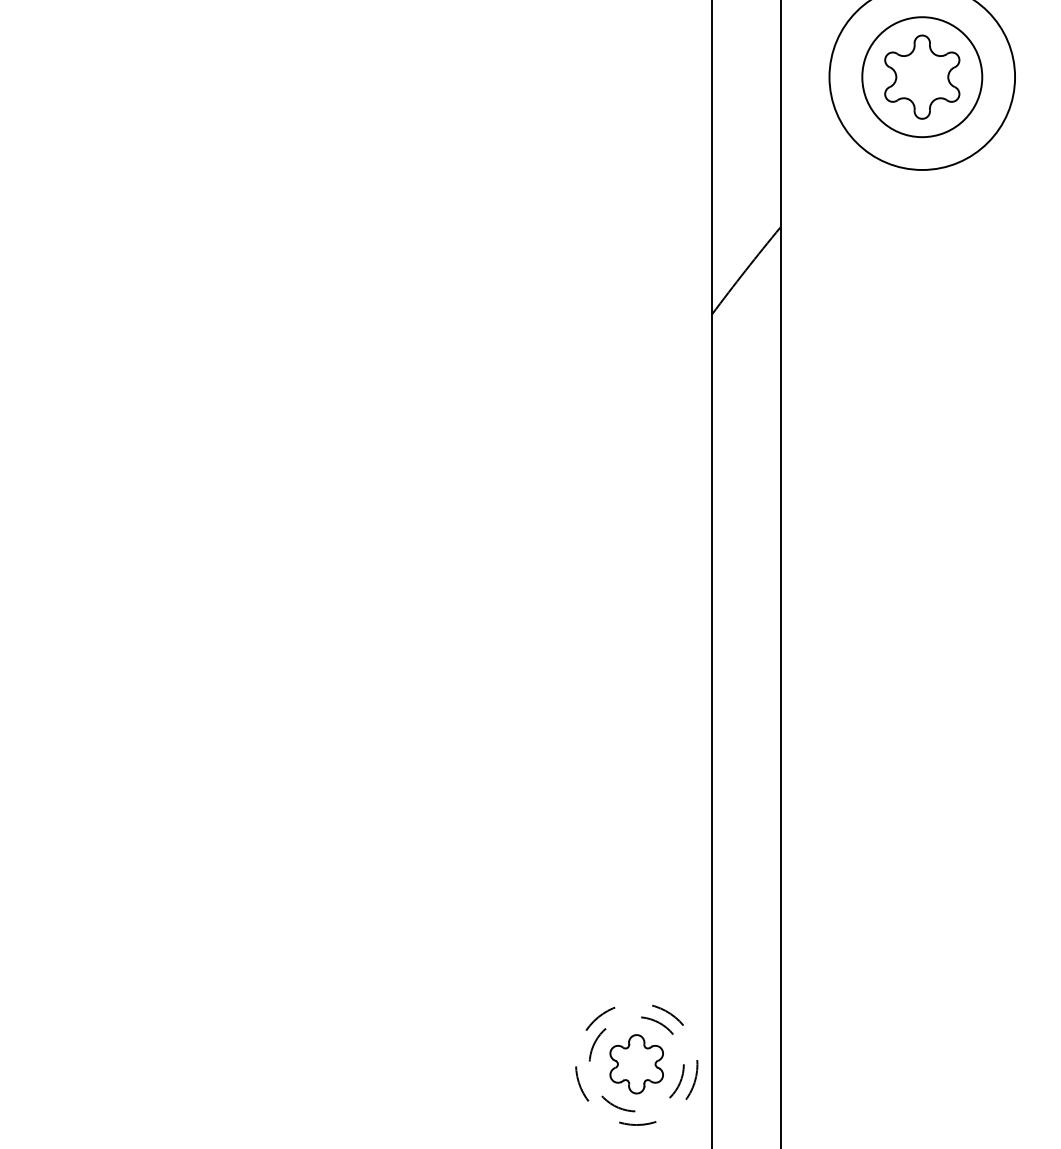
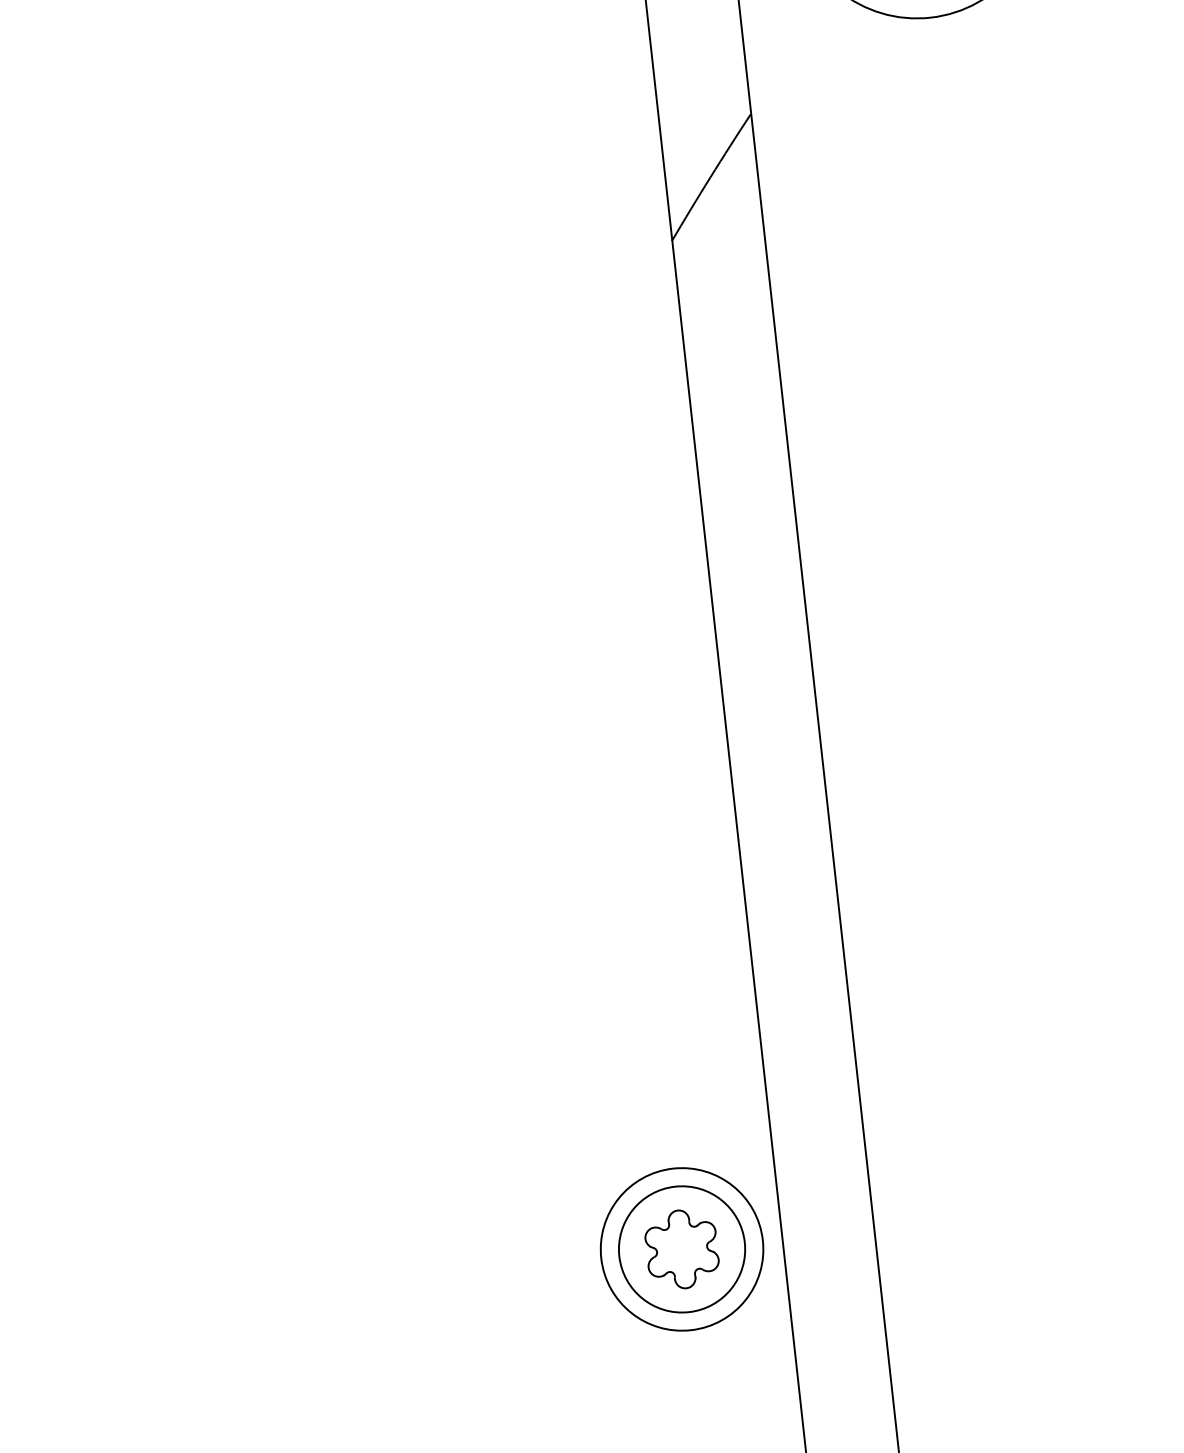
circle: (636, 1064) -> (681, 1249), dashed -> solid
circle: (636, 1064) -> (681, 1249), dashed -> solid

